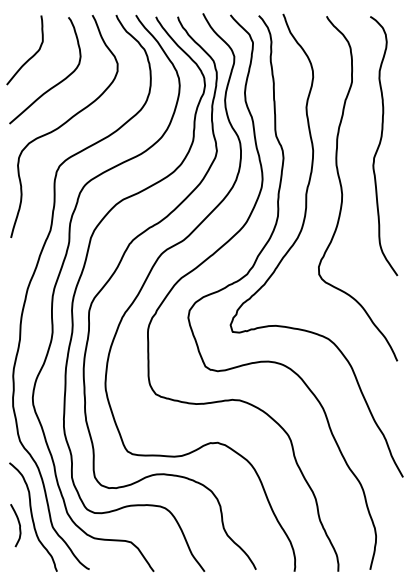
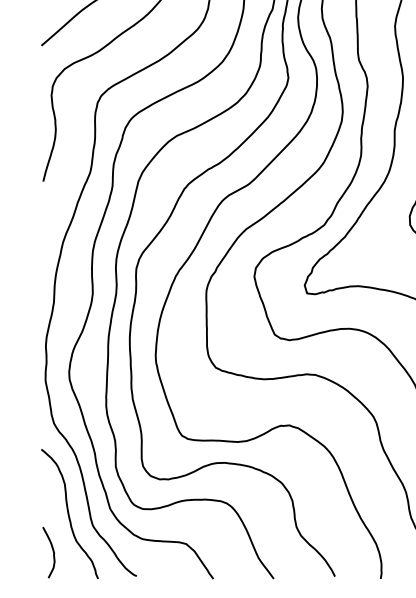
curve: (18, 524) -> (52, 551), moved

